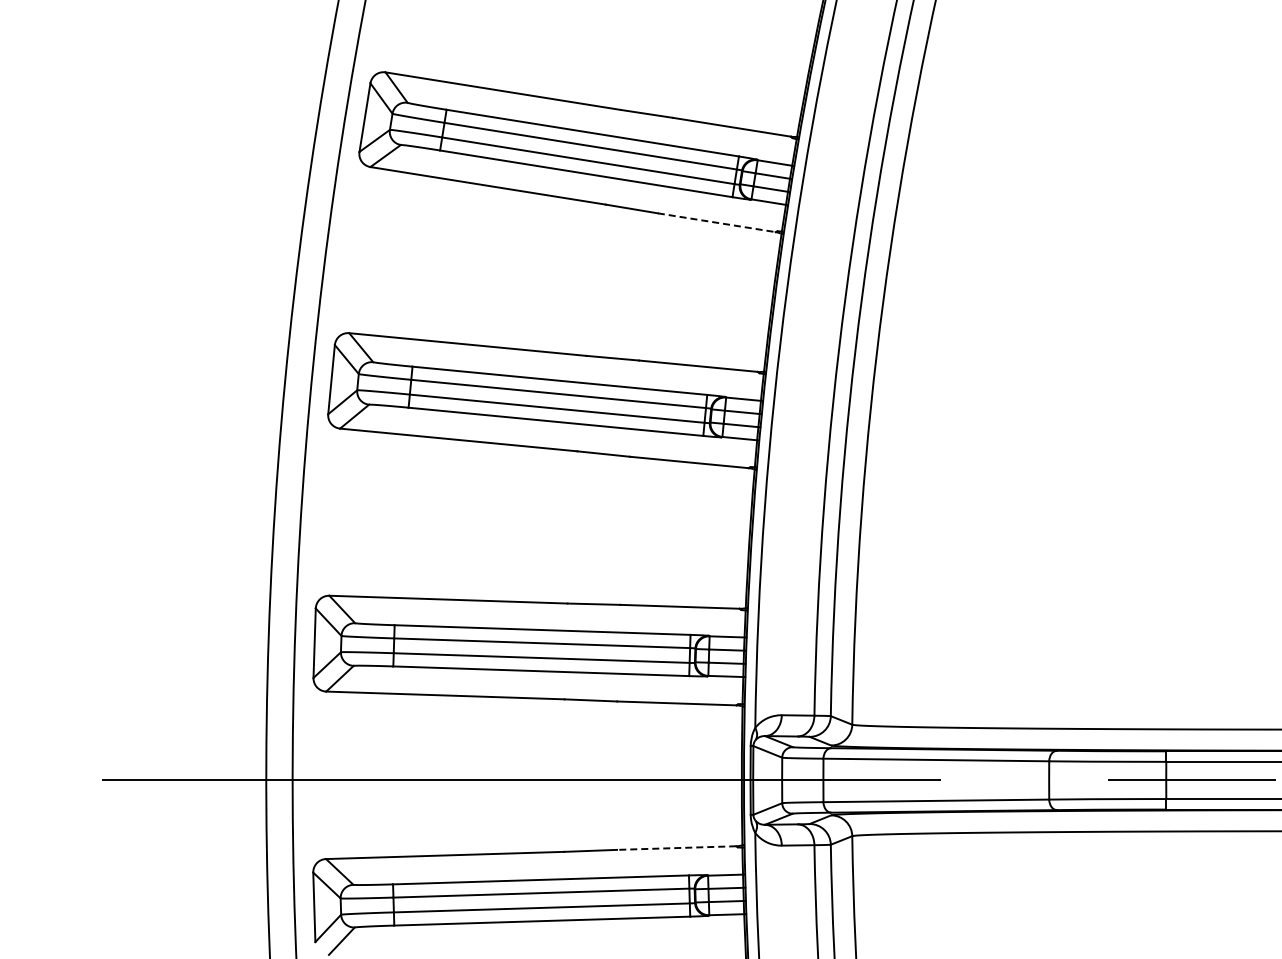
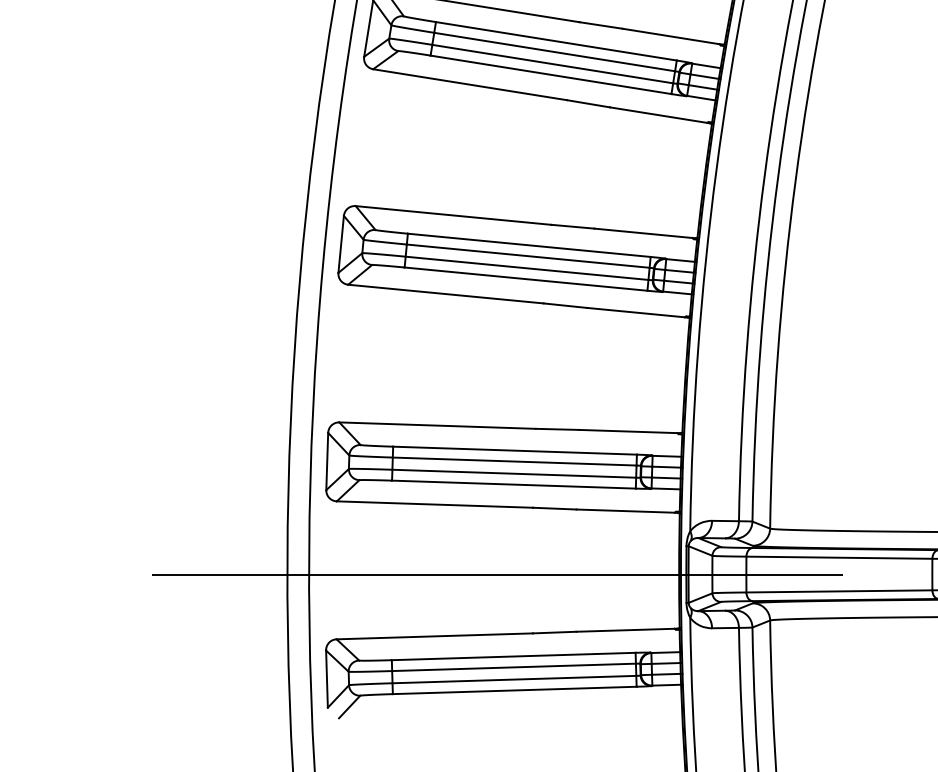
line: (716, 222) -> (658, 114), dashed -> solid
line: (676, 848) -> (625, 630), dashed -> solid

